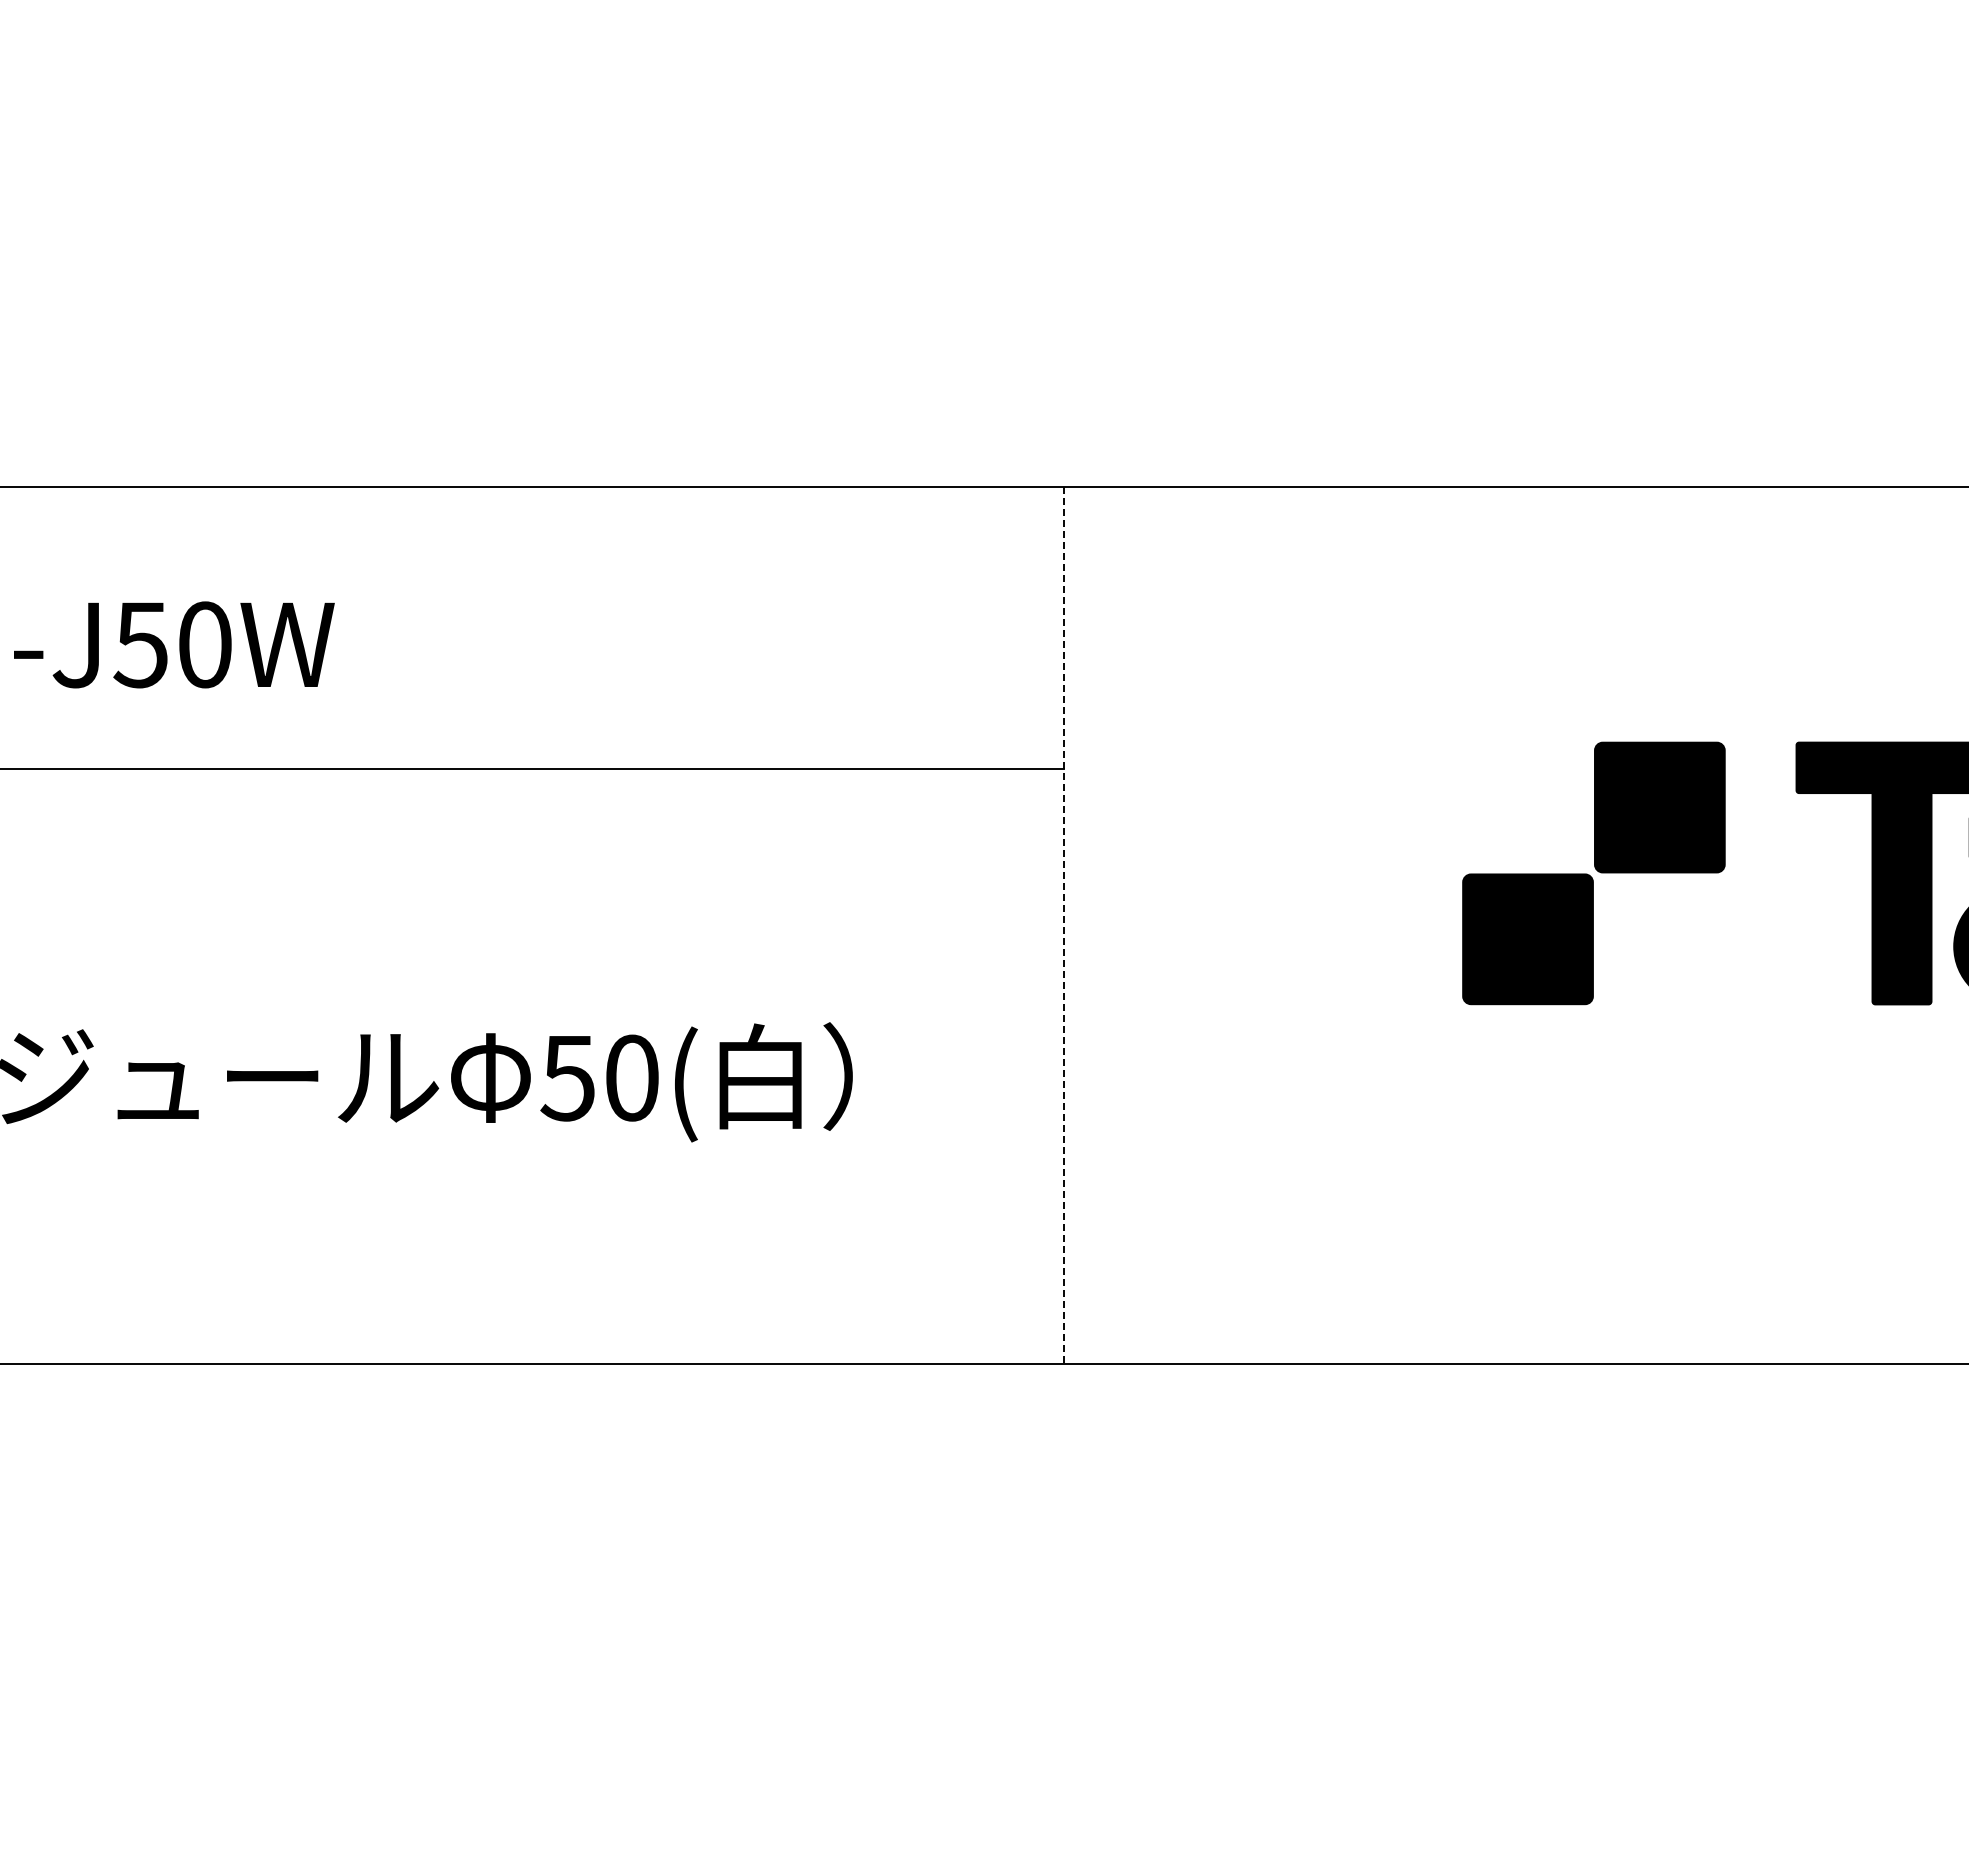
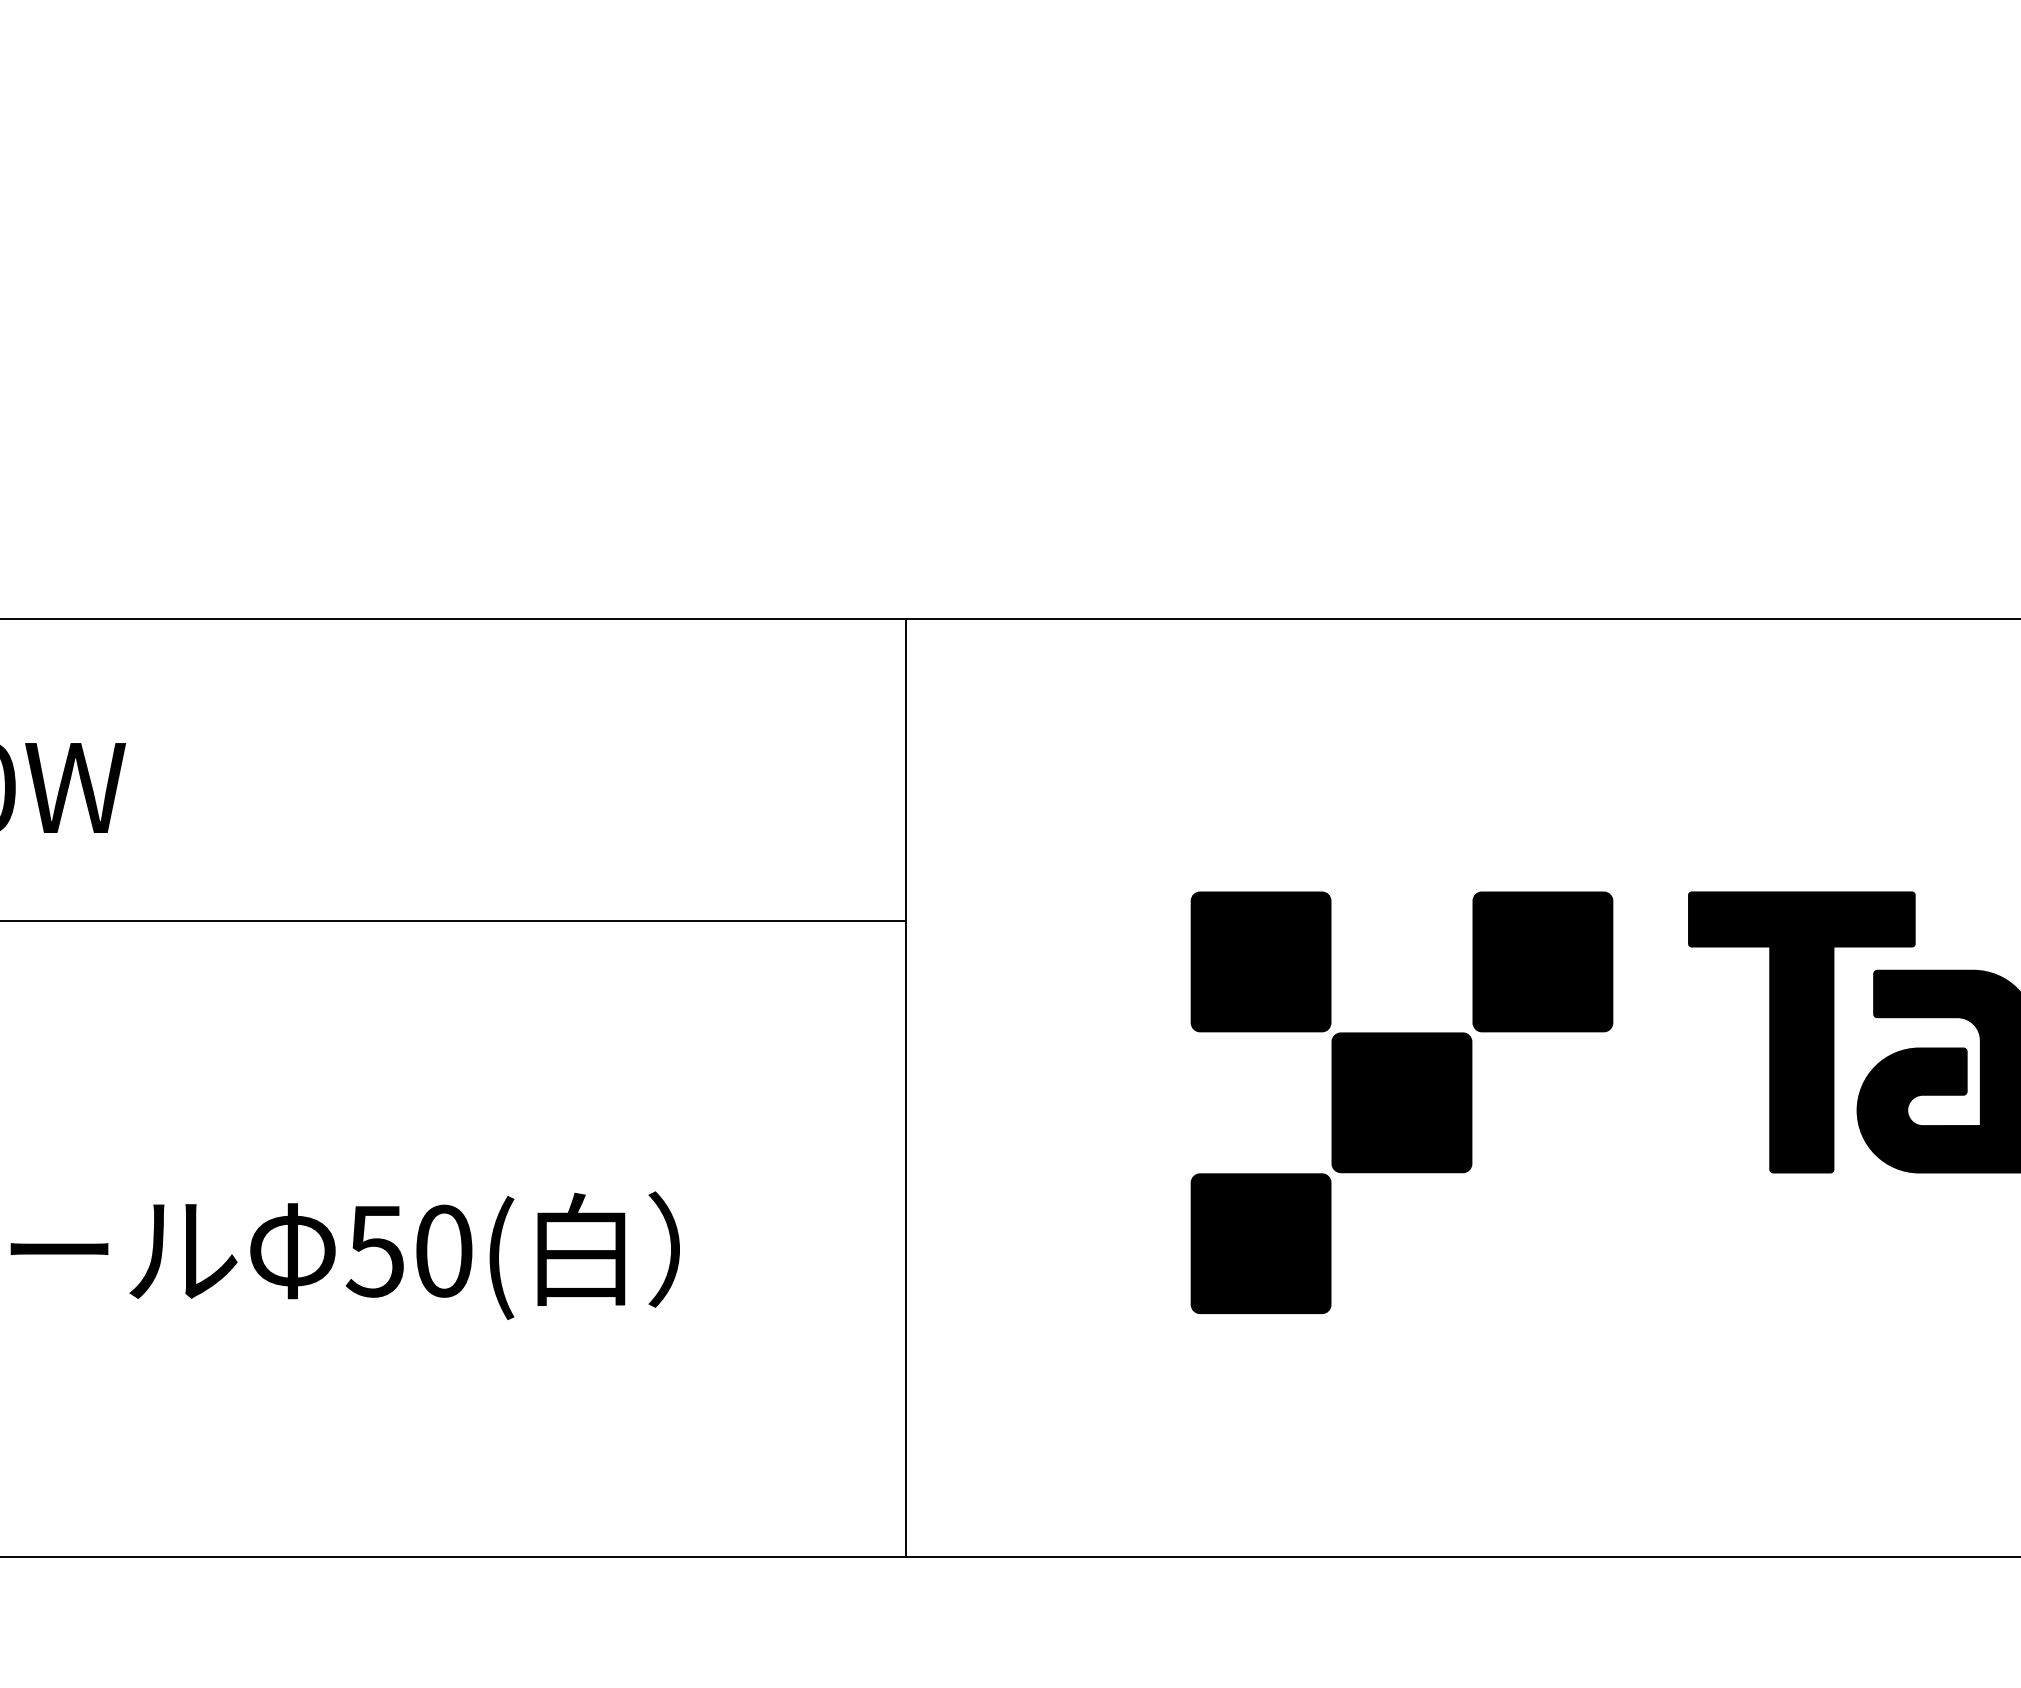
part: (1396, 807) -> (1261, 961), added
line: (1063, 925) -> (905, 1088), dashed -> solid
fill: (1396, 1070) -> (1261, 1243), added

